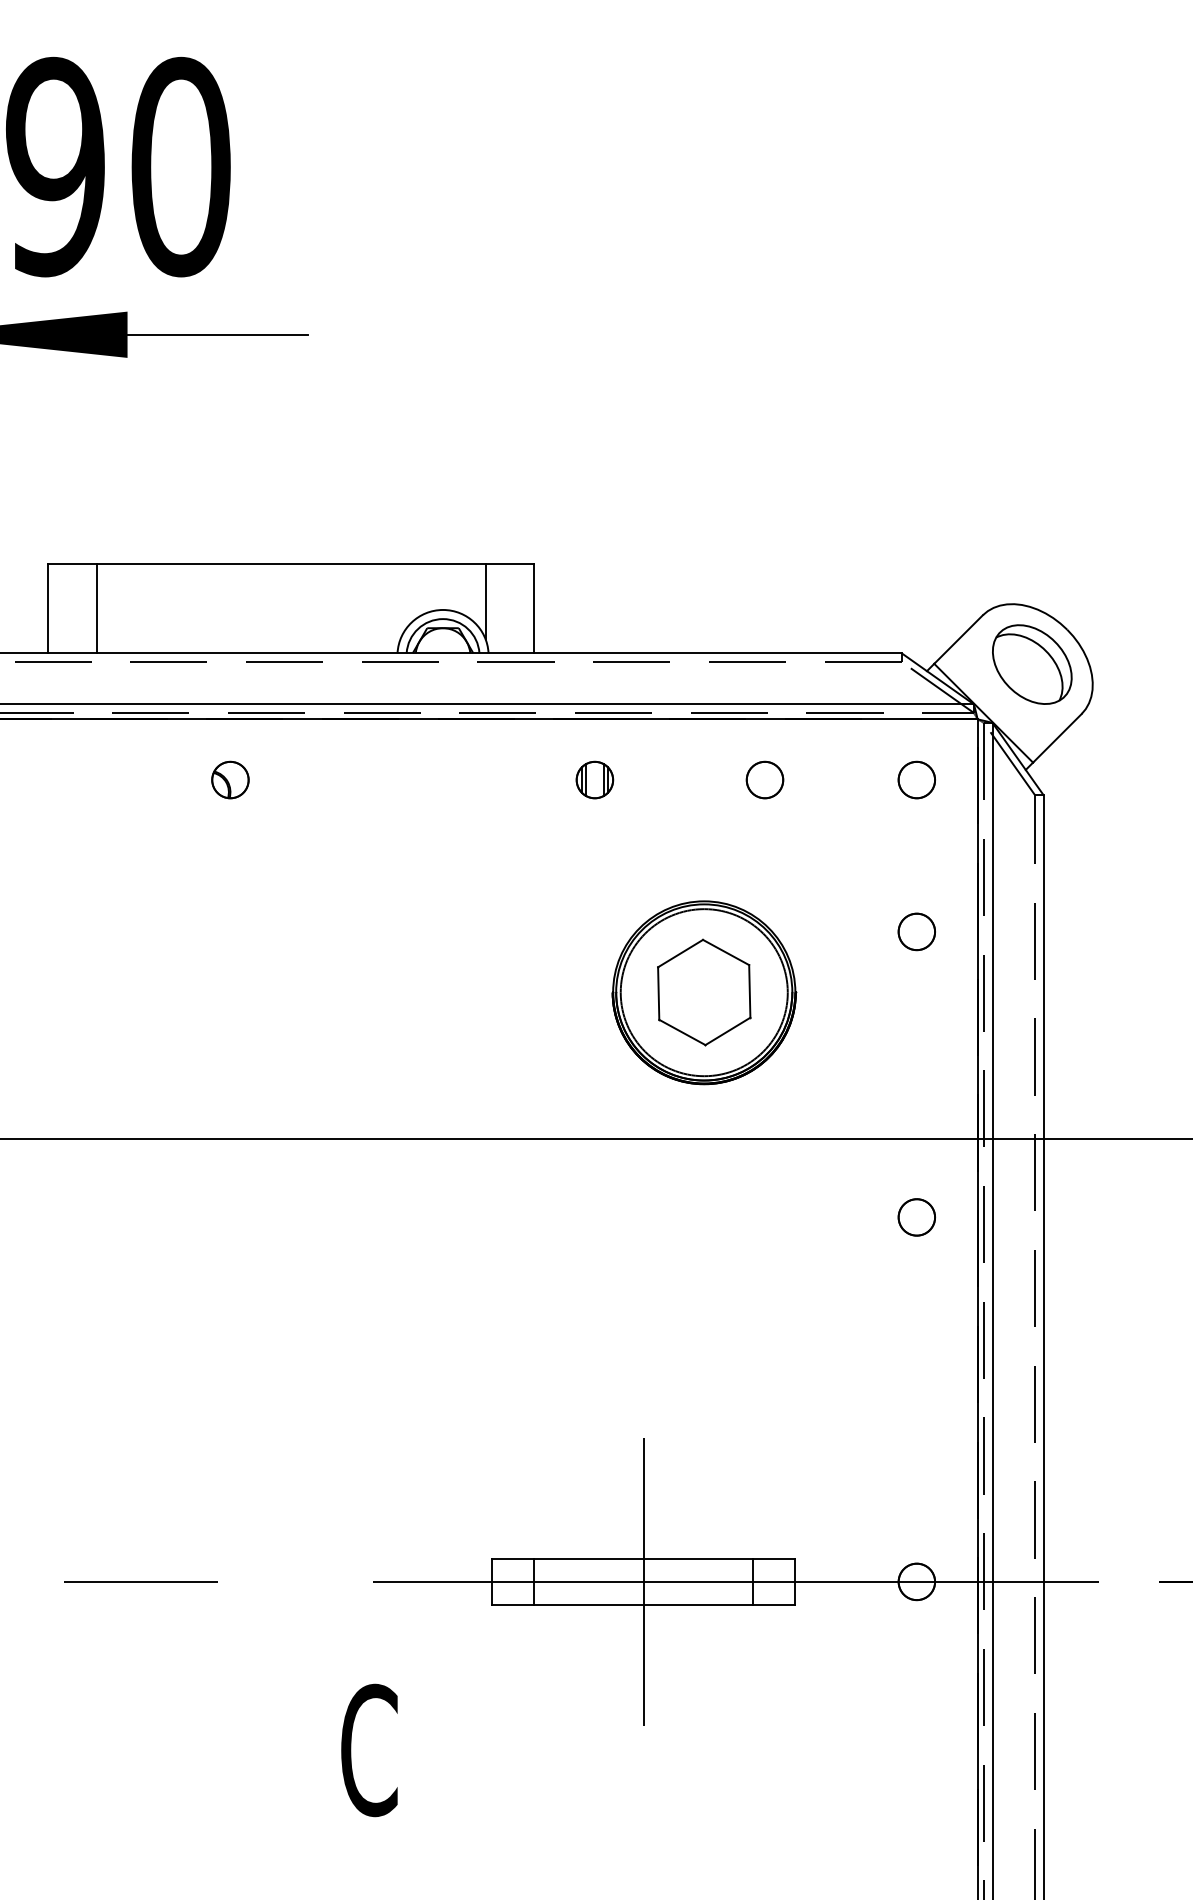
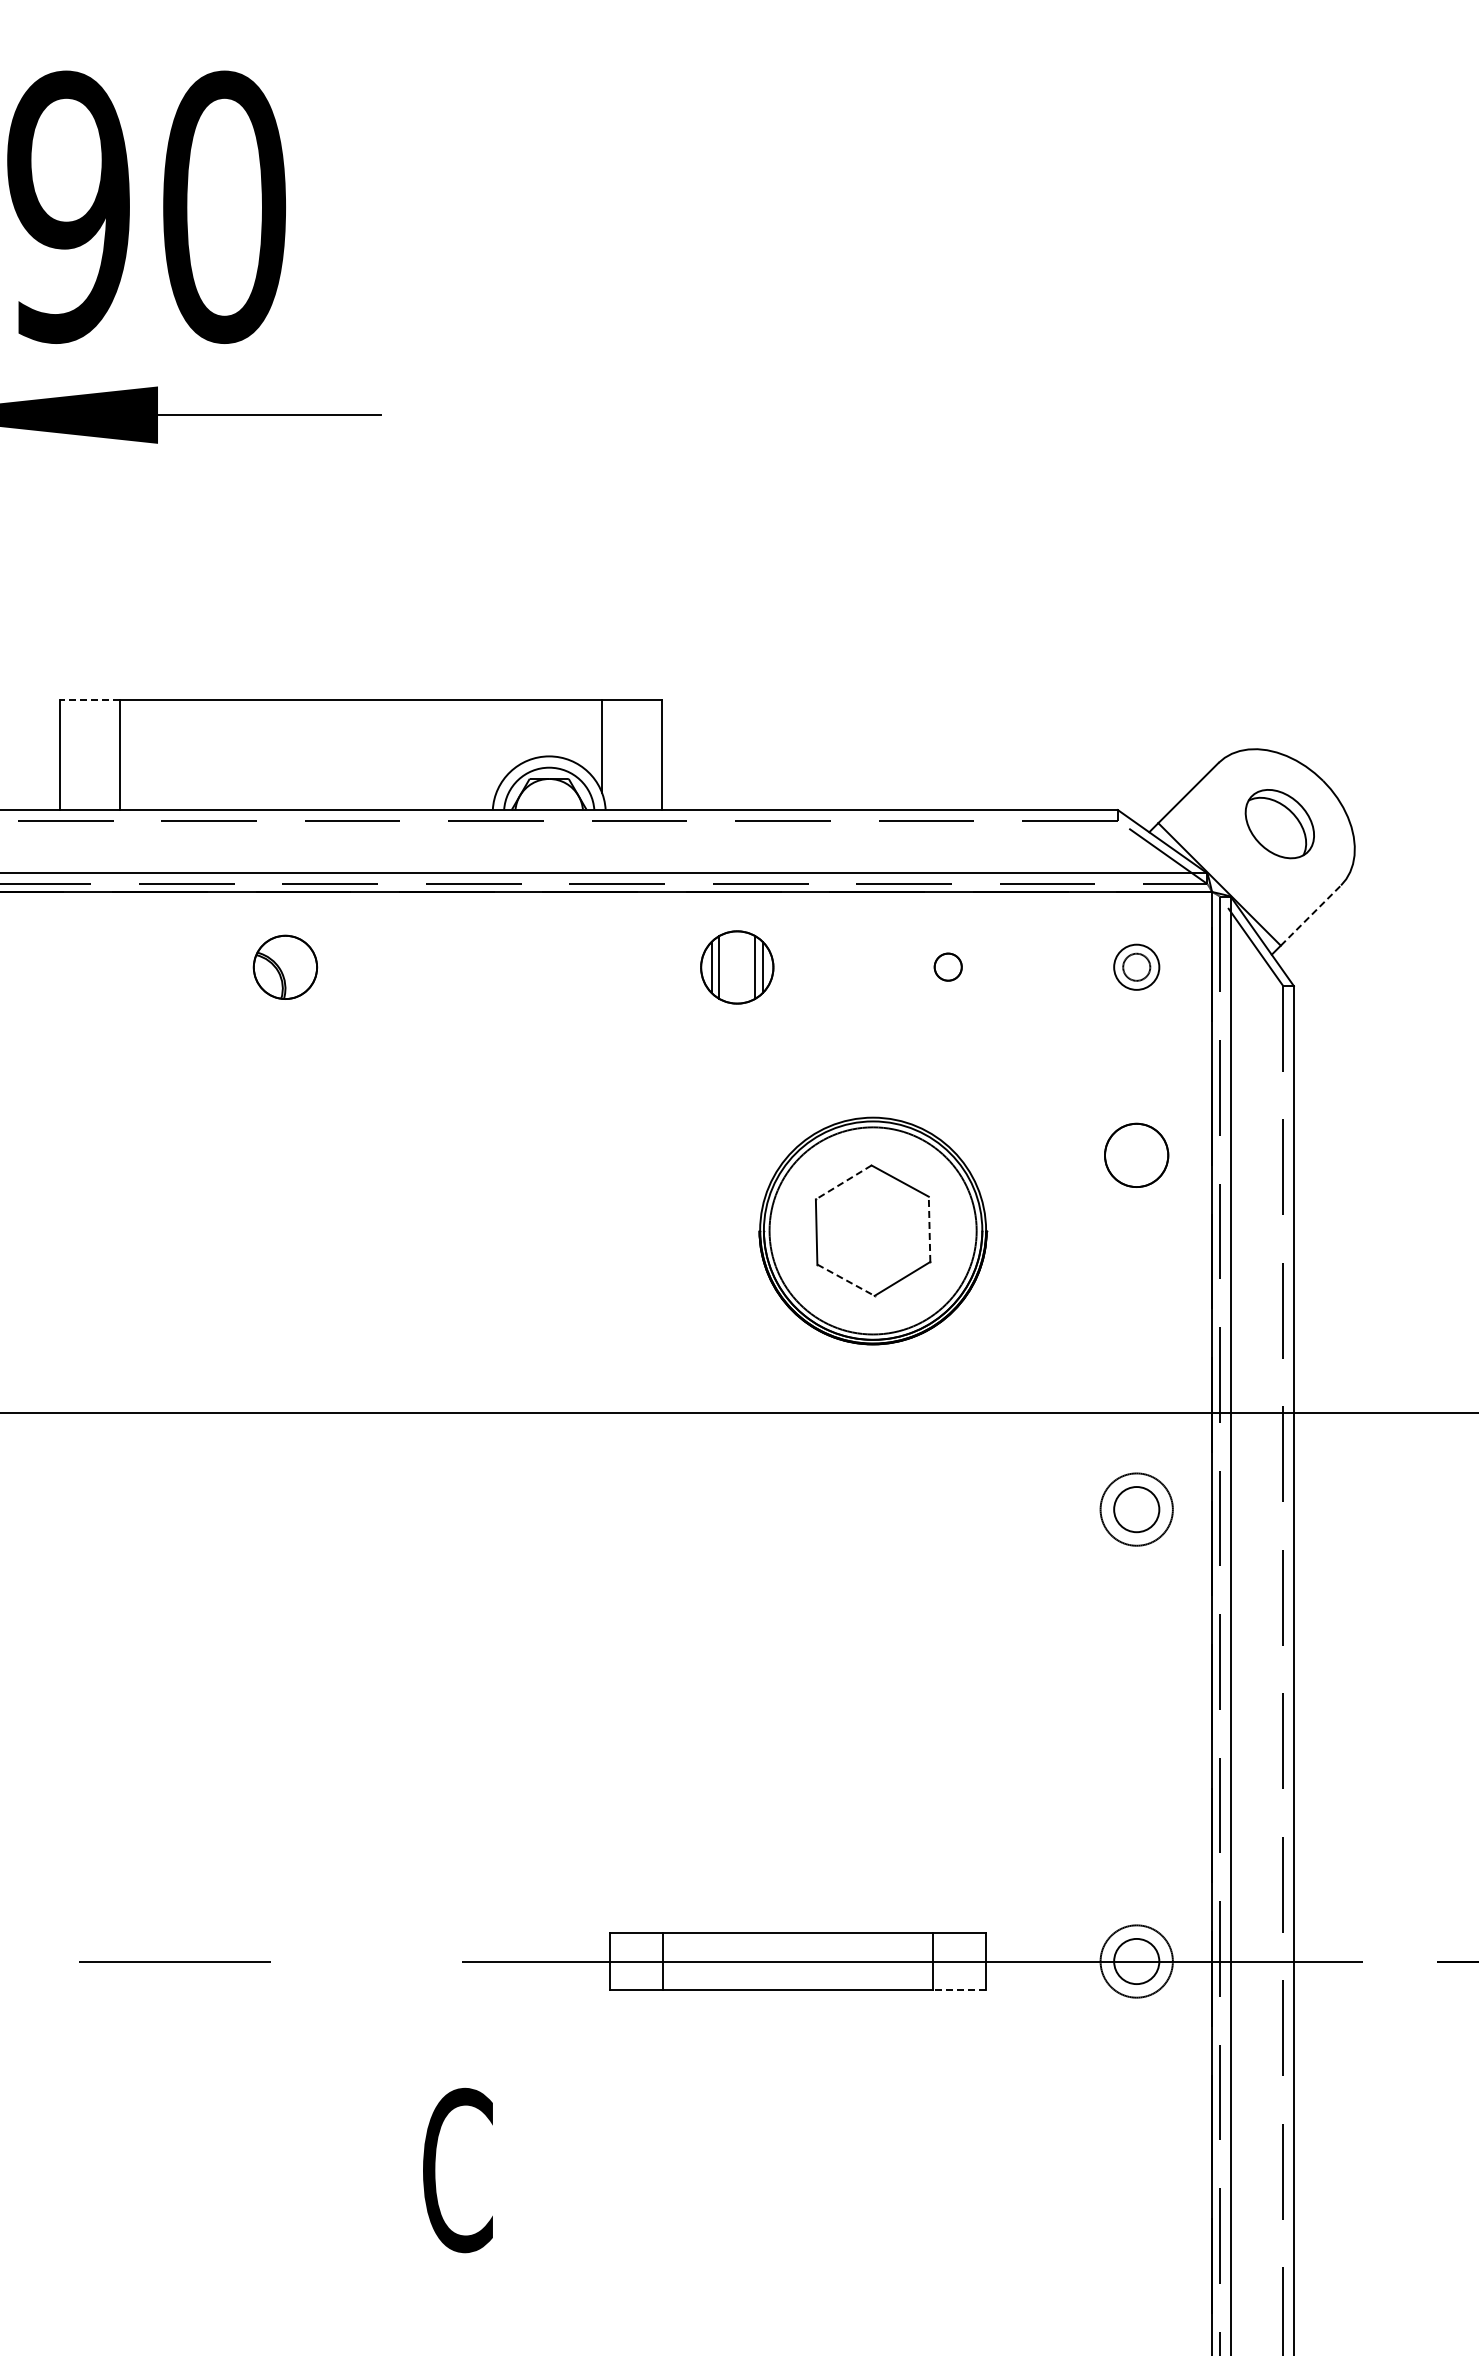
line: (72, 564) -> (89, 699), solid -> dashed
part: (1032, 664) -> (1279, 823), size x0.7
line: (1057, 738) -> (1310, 915), solid -> dashed
part: (230, 779) -> (285, 966), size x1.4
part: (594, 779) -> (737, 966), size x1.6
circle: (764, 779) -> (947, 966), size x0.6
circle: (916, 779) -> (1136, 966), size x0.6
circle: (916, 931) -> (1136, 1155), size x1.4
line: (680, 953) -> (843, 1182), solid -> dashed
line: (749, 991) -> (929, 1229), solid -> dashed
line: (682, 1032) -> (846, 1280), solid -> dashed
circle: (916, 1217) -> (1136, 1509), size x1.6
line: (643, 1581) -> (797, 1961), removed
circle: (916, 1581) -> (1136, 1961), size x1.6
line: (773, 1604) -> (959, 1989), solid -> dashed

